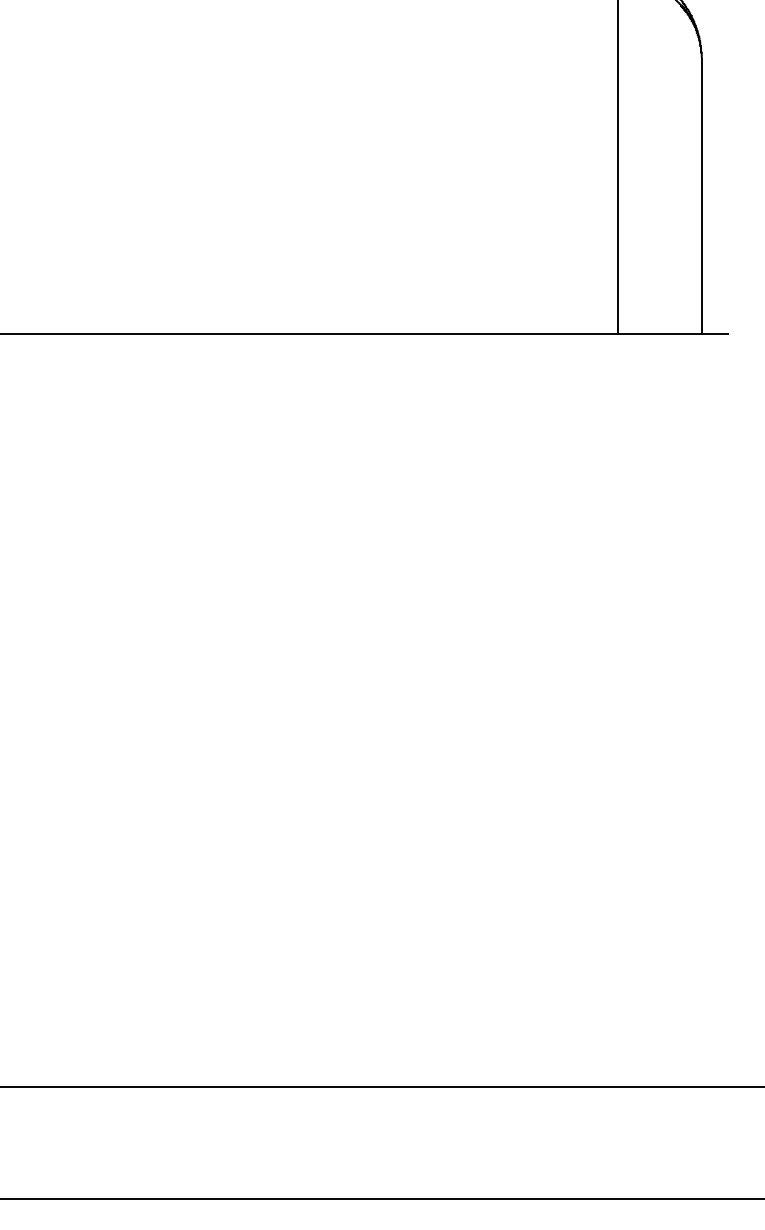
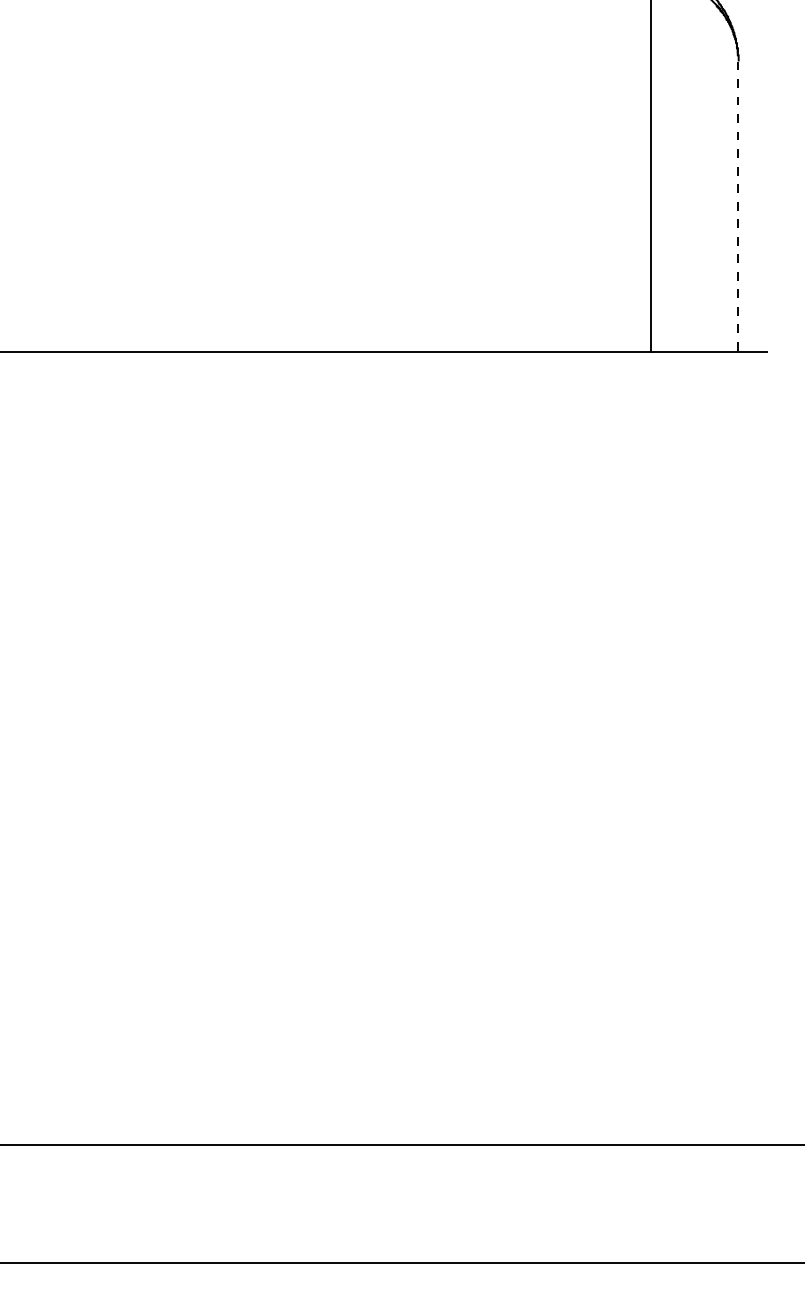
line: (701, 197) -> (738, 207), solid -> dashed

